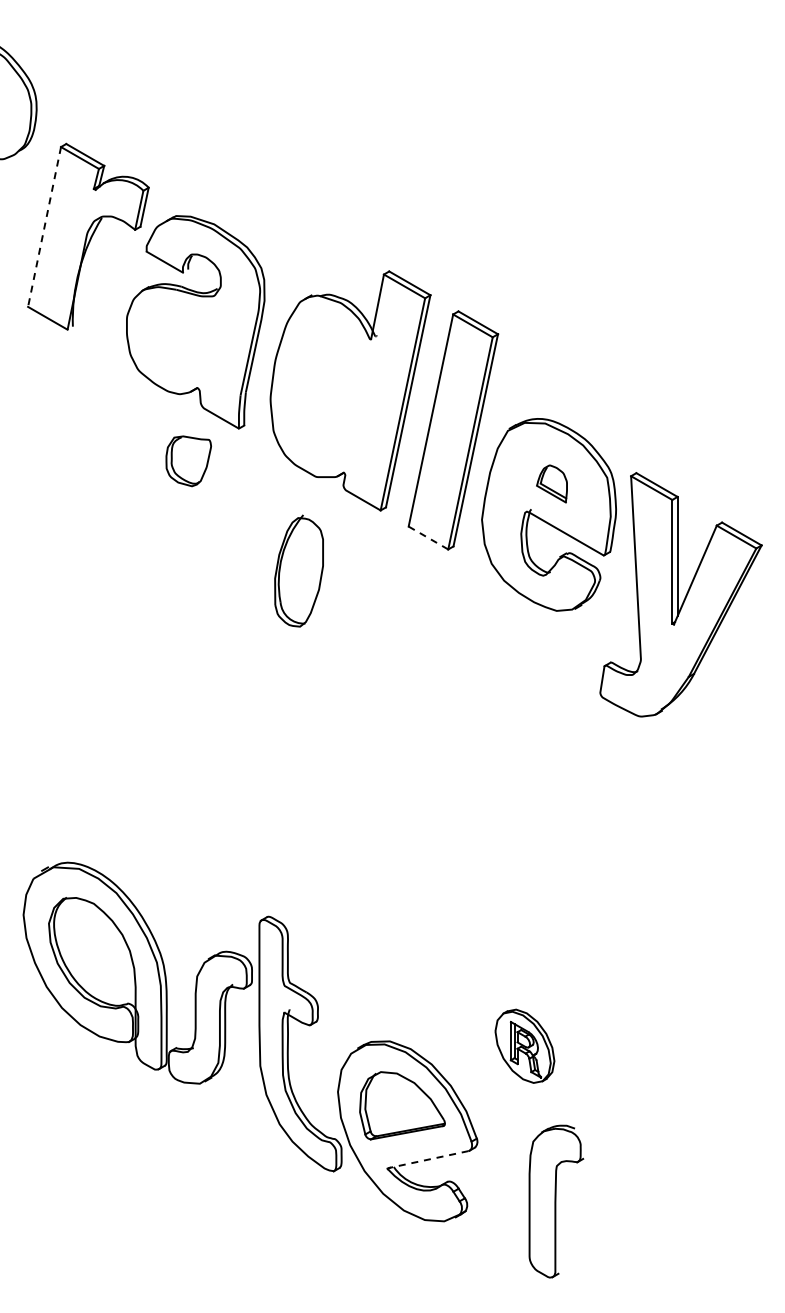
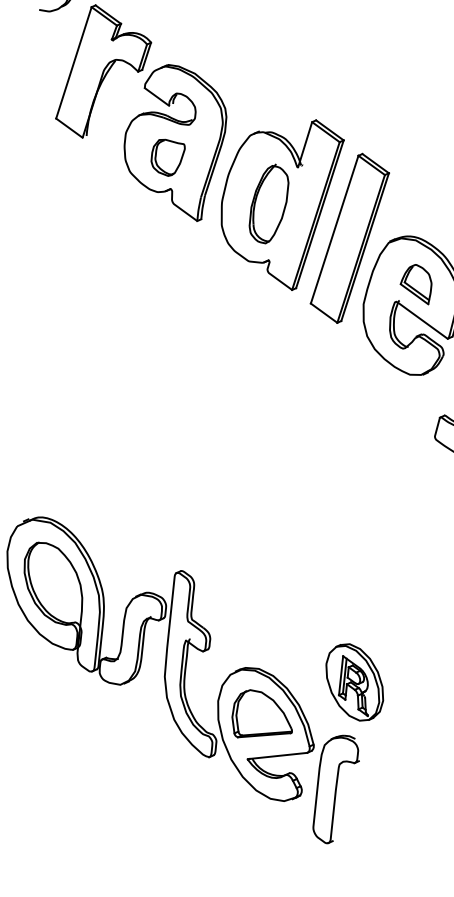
line: (44, 226) -> (73, 62), dashed -> solid
part: (188, 461) -> (167, 158), moved
part: (551, 483) -> (415, 283), size x1.43
line: (428, 538) -> (324, 313), dashed -> solid
part: (298, 570) -> (268, 203), moved
part: (524, 1046) -> (354, 682), size x1.43
line: (427, 1159) -> (276, 755), dashed -> solid
part: (556, 1201) -> (336, 789), moved

